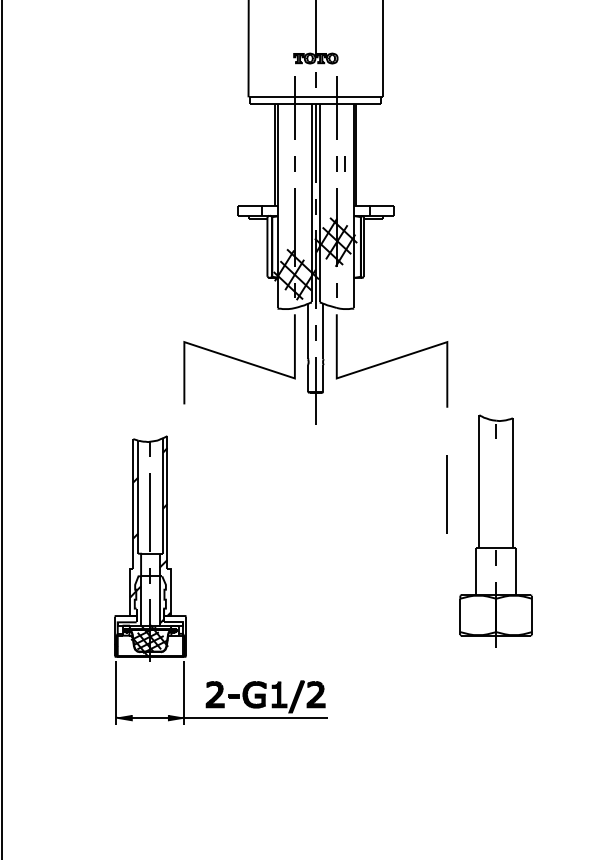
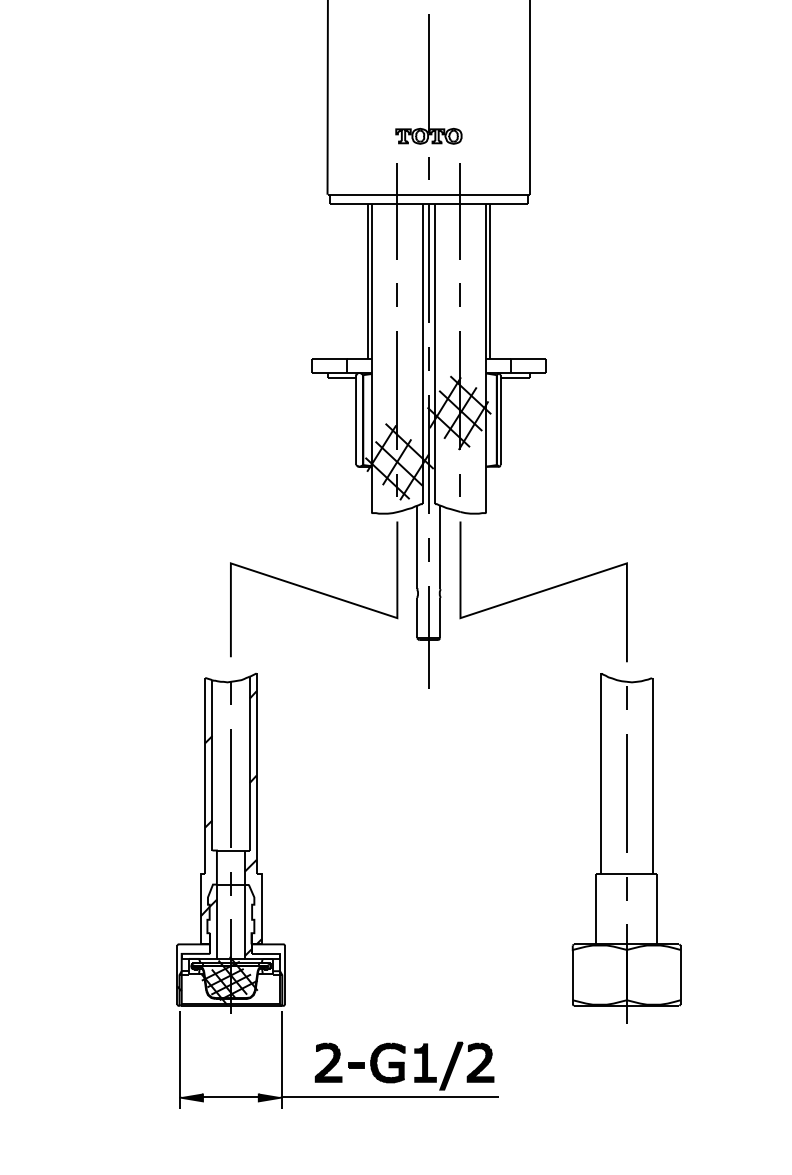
line: (344, 163) -> (472, 294), removed
part: (495, 530) -> (625, 847), moved
part: (171, 579) -> (262, 889), moved

